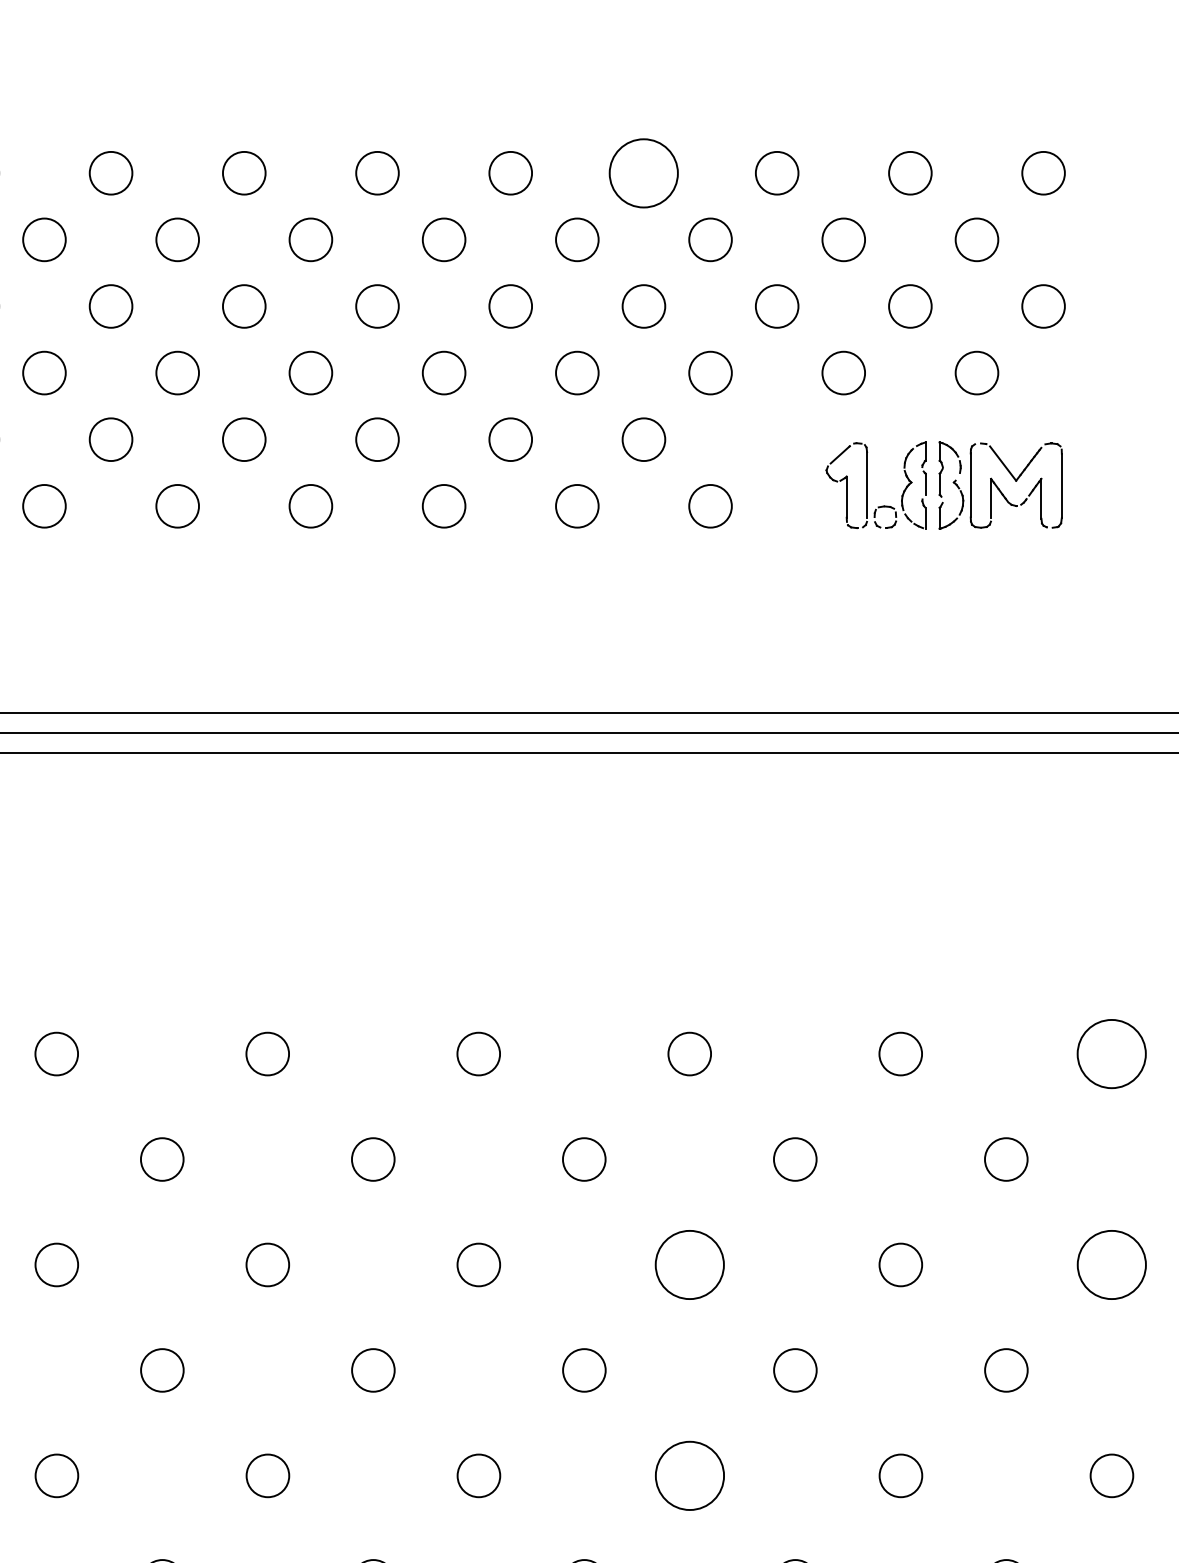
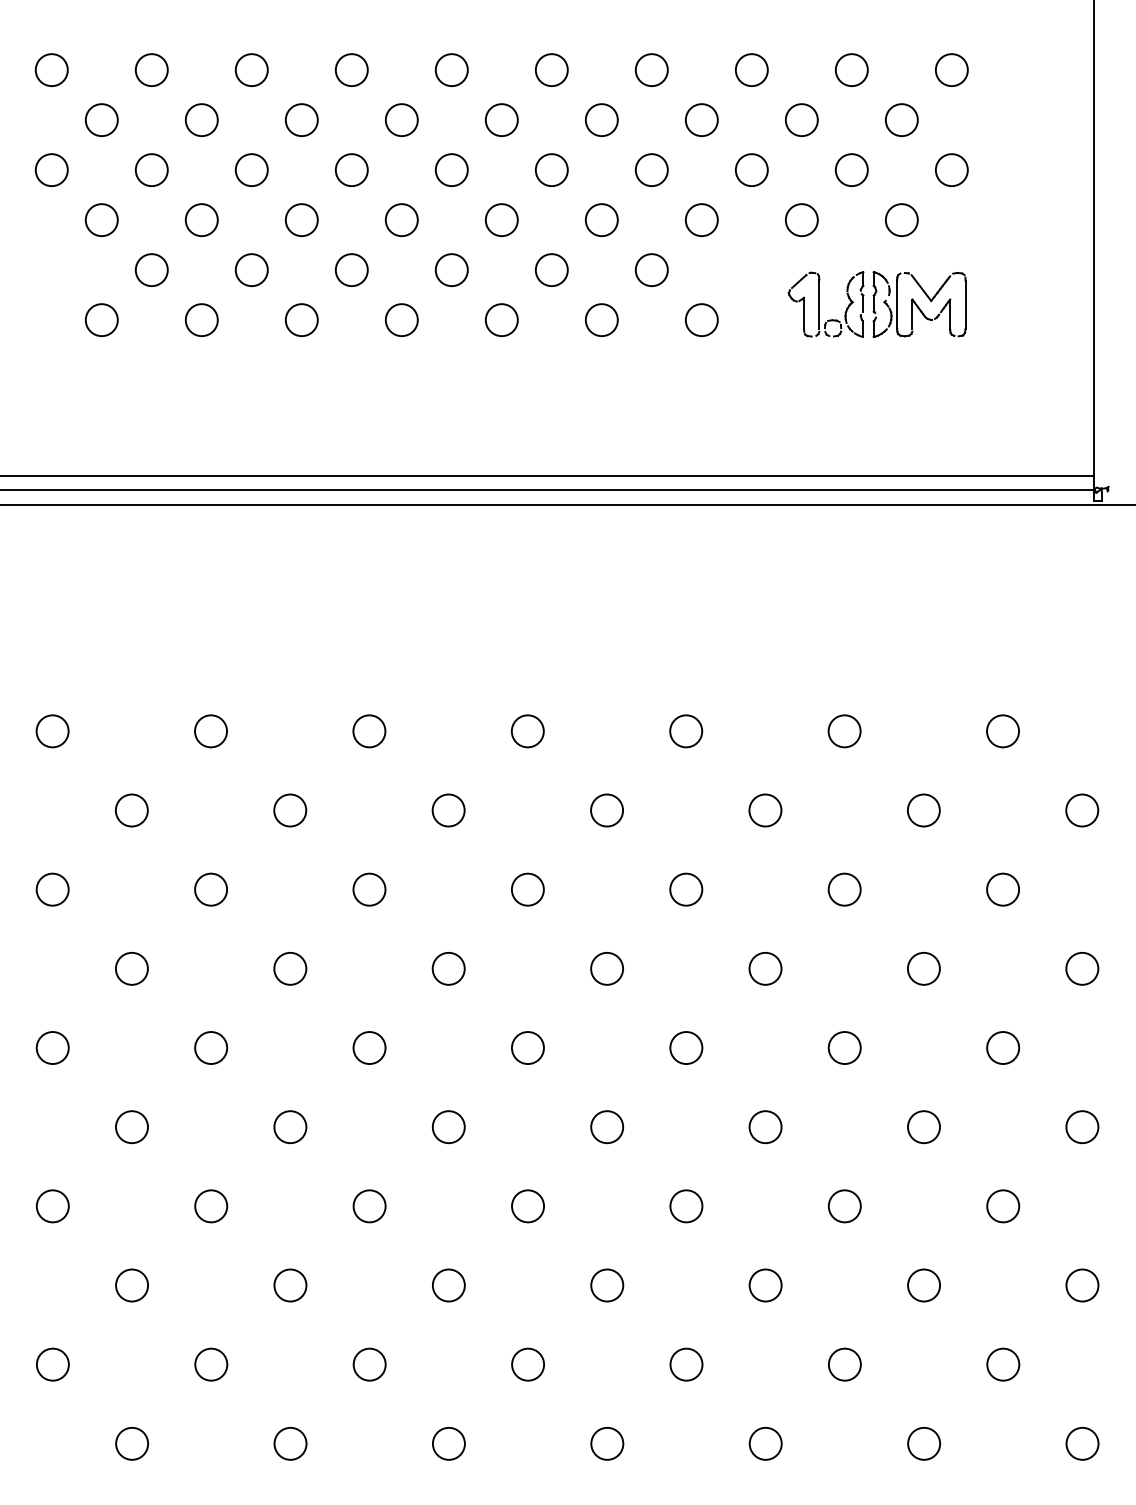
circle: (643, 172) -> (651, 69), size x0.62
circle: (1112, 1054) -> (1003, 731), size x0.62
circle: (690, 1264) -> (686, 889), size x0.62
circle: (1112, 1264) -> (1003, 889), size x0.62
circle: (690, 1476) -> (686, 1048), size x0.62

